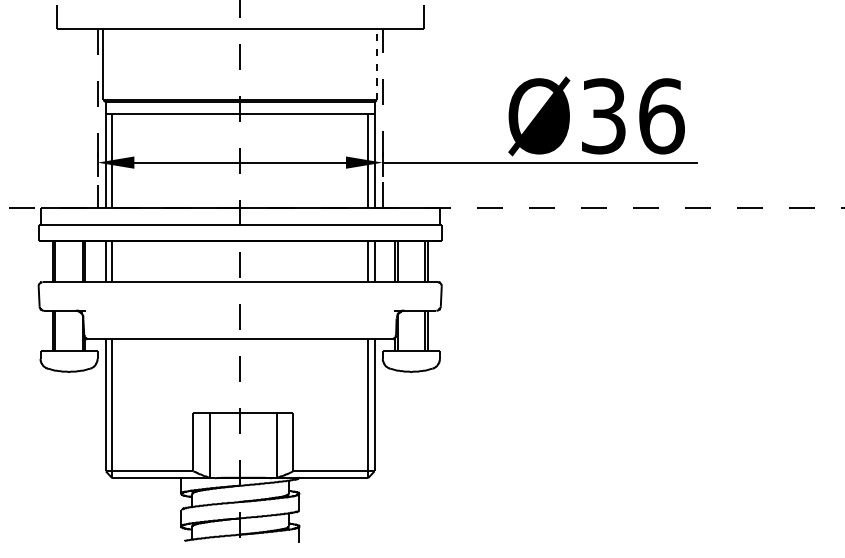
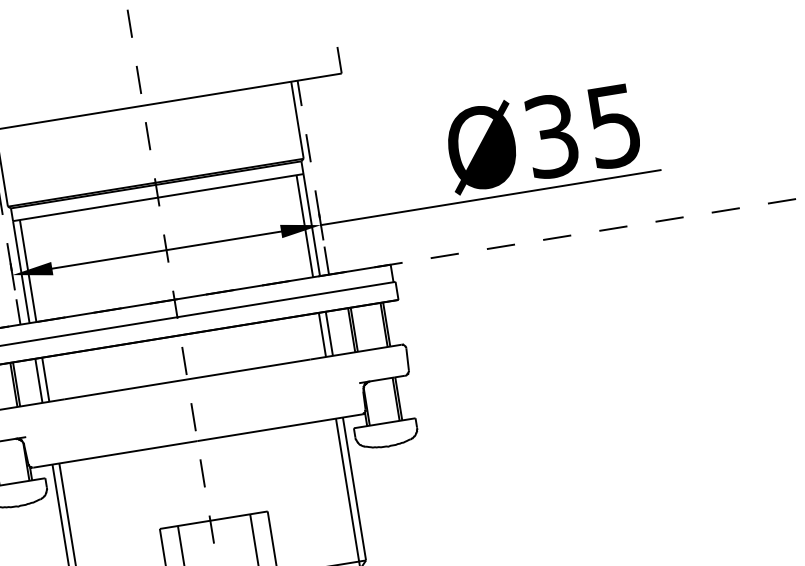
line: (376, 64) -> (296, 120), dashed -> solid
text: (661, 116) -> (614, 126), Ø36 -> Ø35

